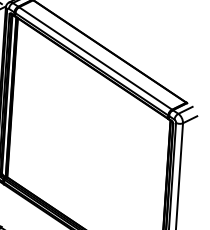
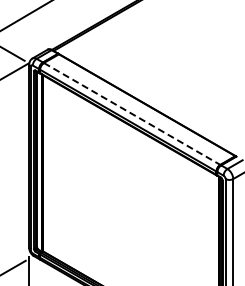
line: (96, 58) -> (132, 113), solid -> dashed

